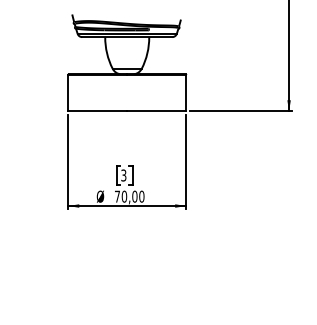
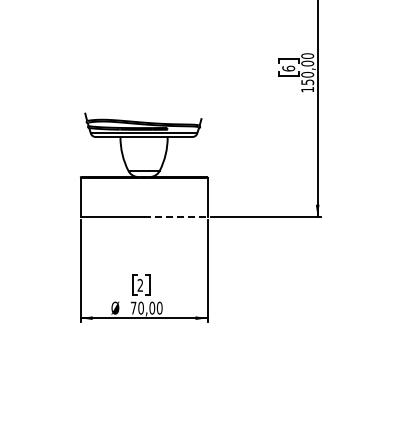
line: (156, 111) -> (175, 216), solid -> dashed
text: (123, 175) -> (140, 285), 3 -> 2

